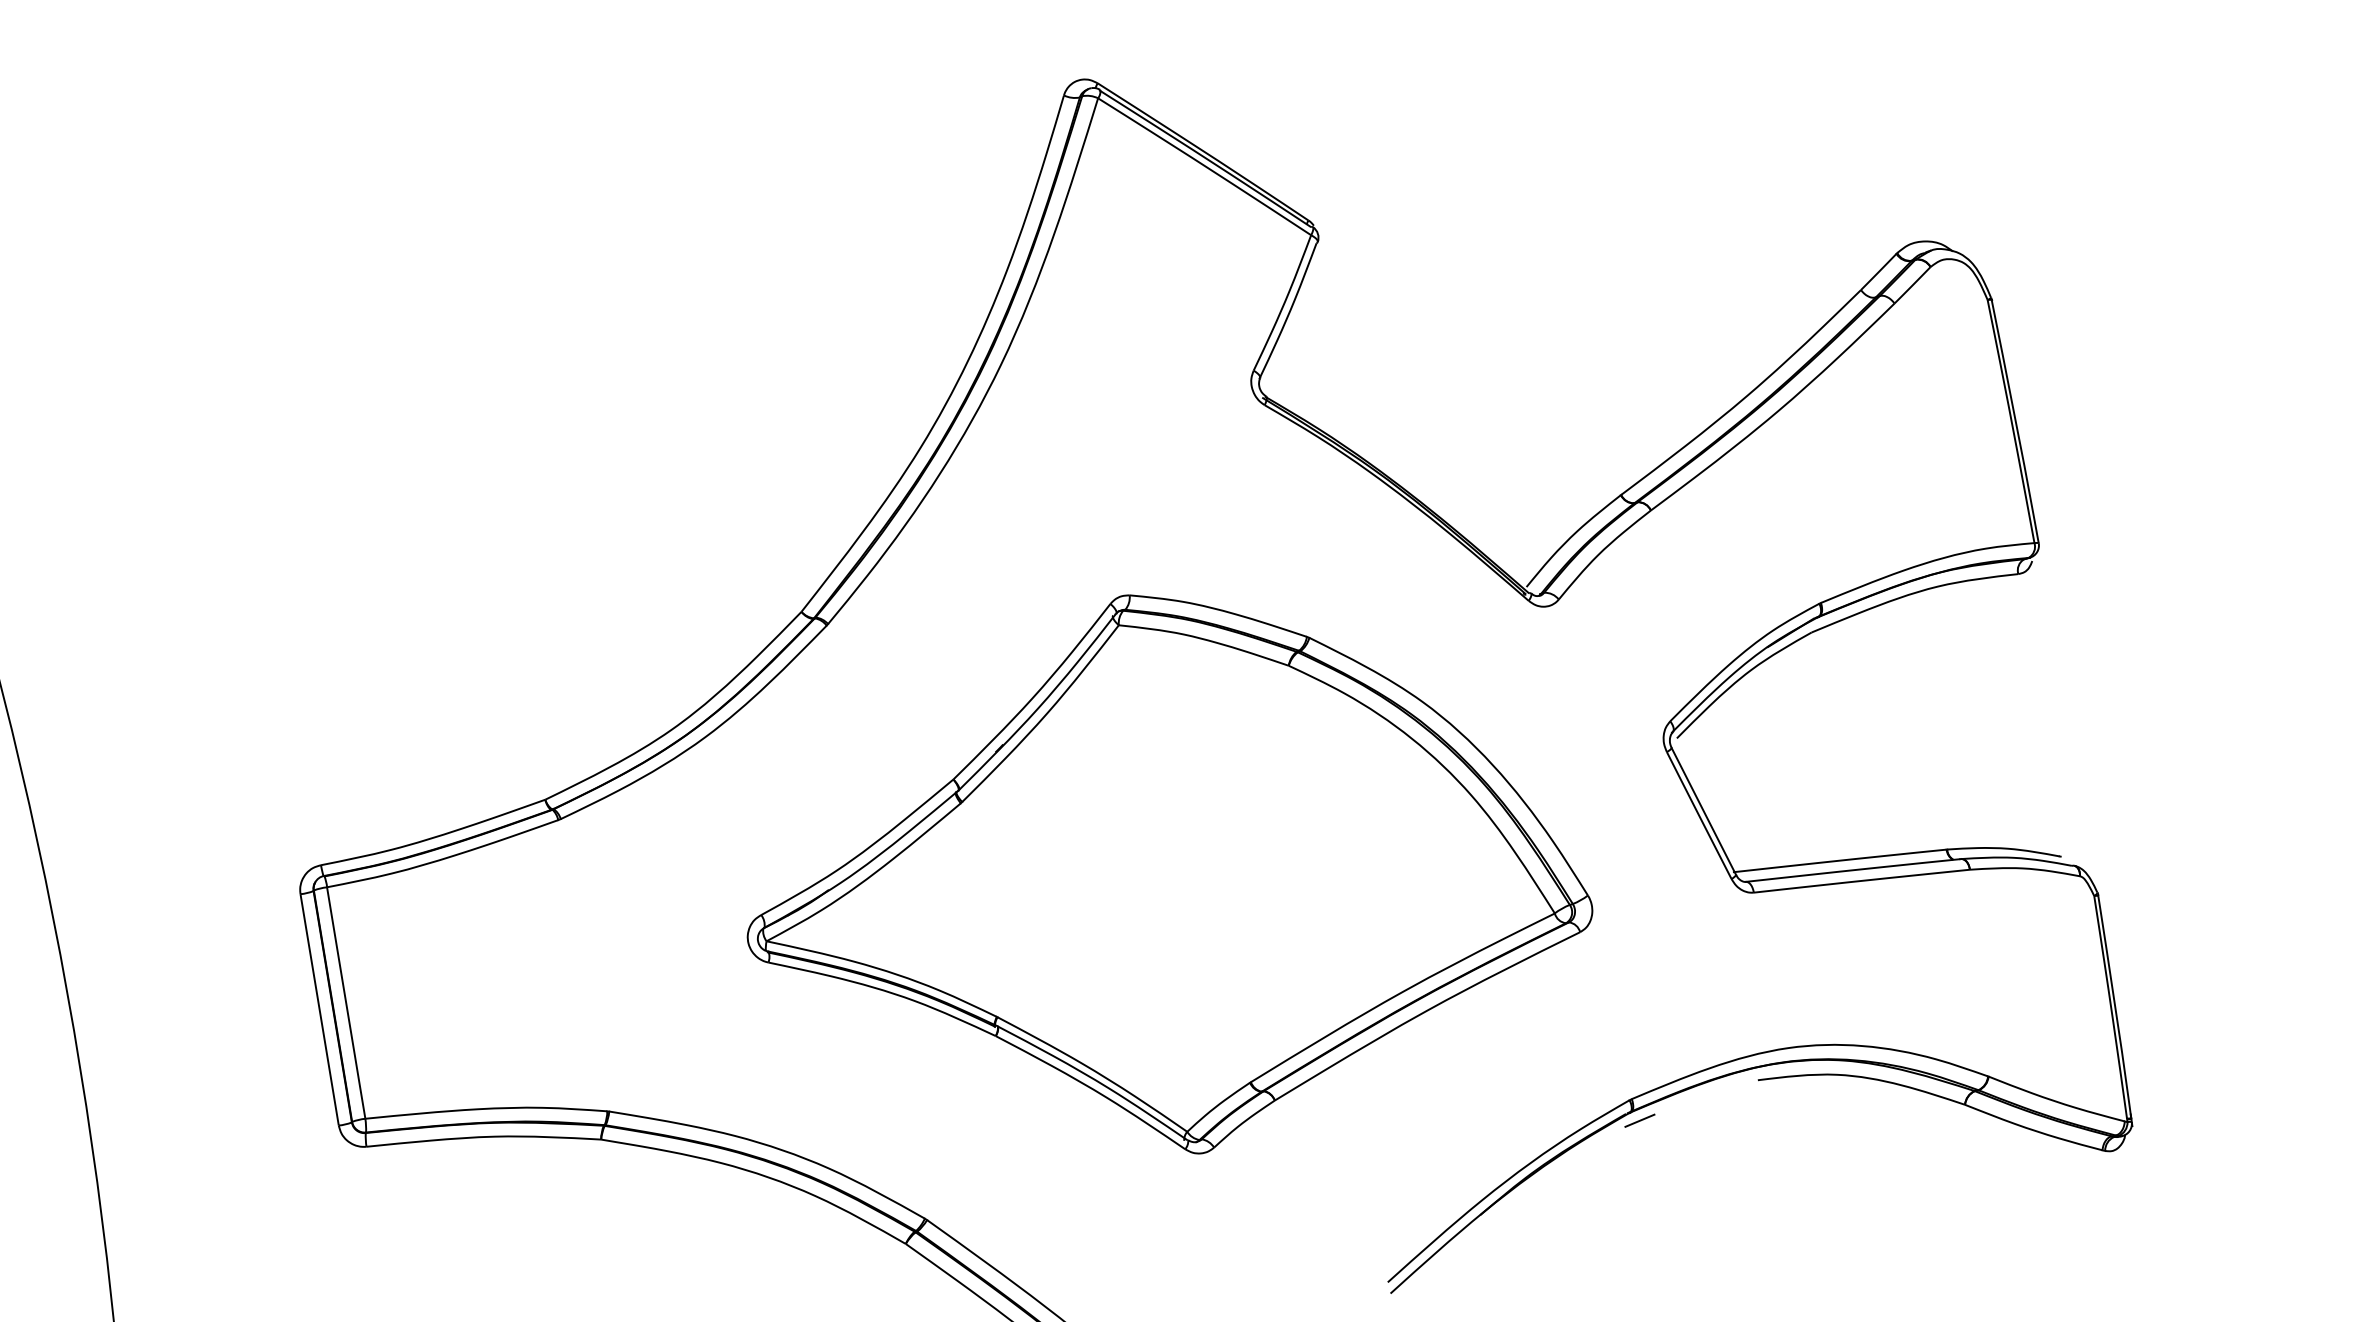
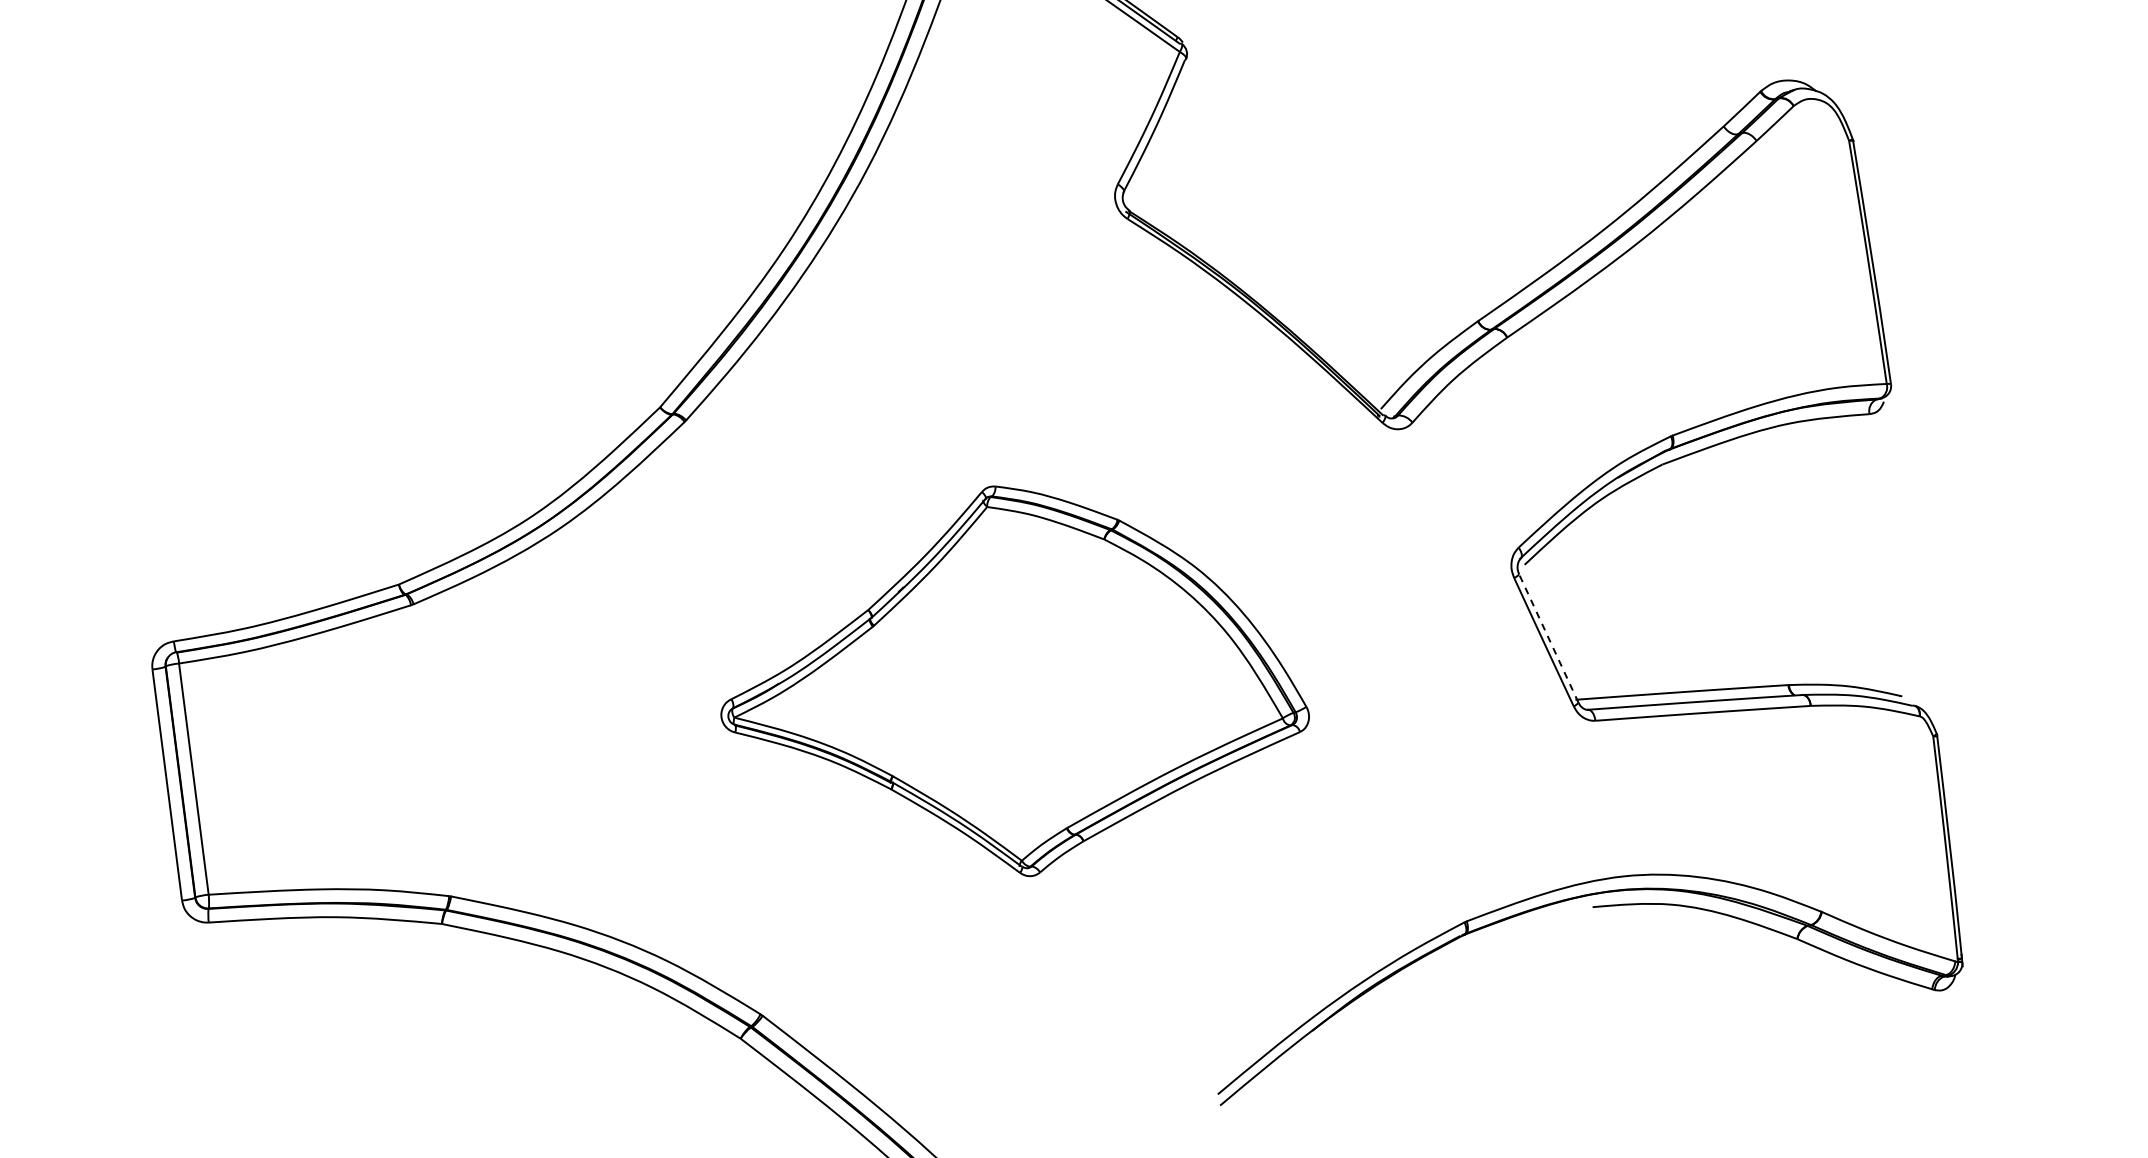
line: (1703, 811) -> (1548, 638), solid -> dashed
part: (1169, 874) -> (1015, 681), size x0.7
line: (1639, 1120) -> (1473, 942), removed

